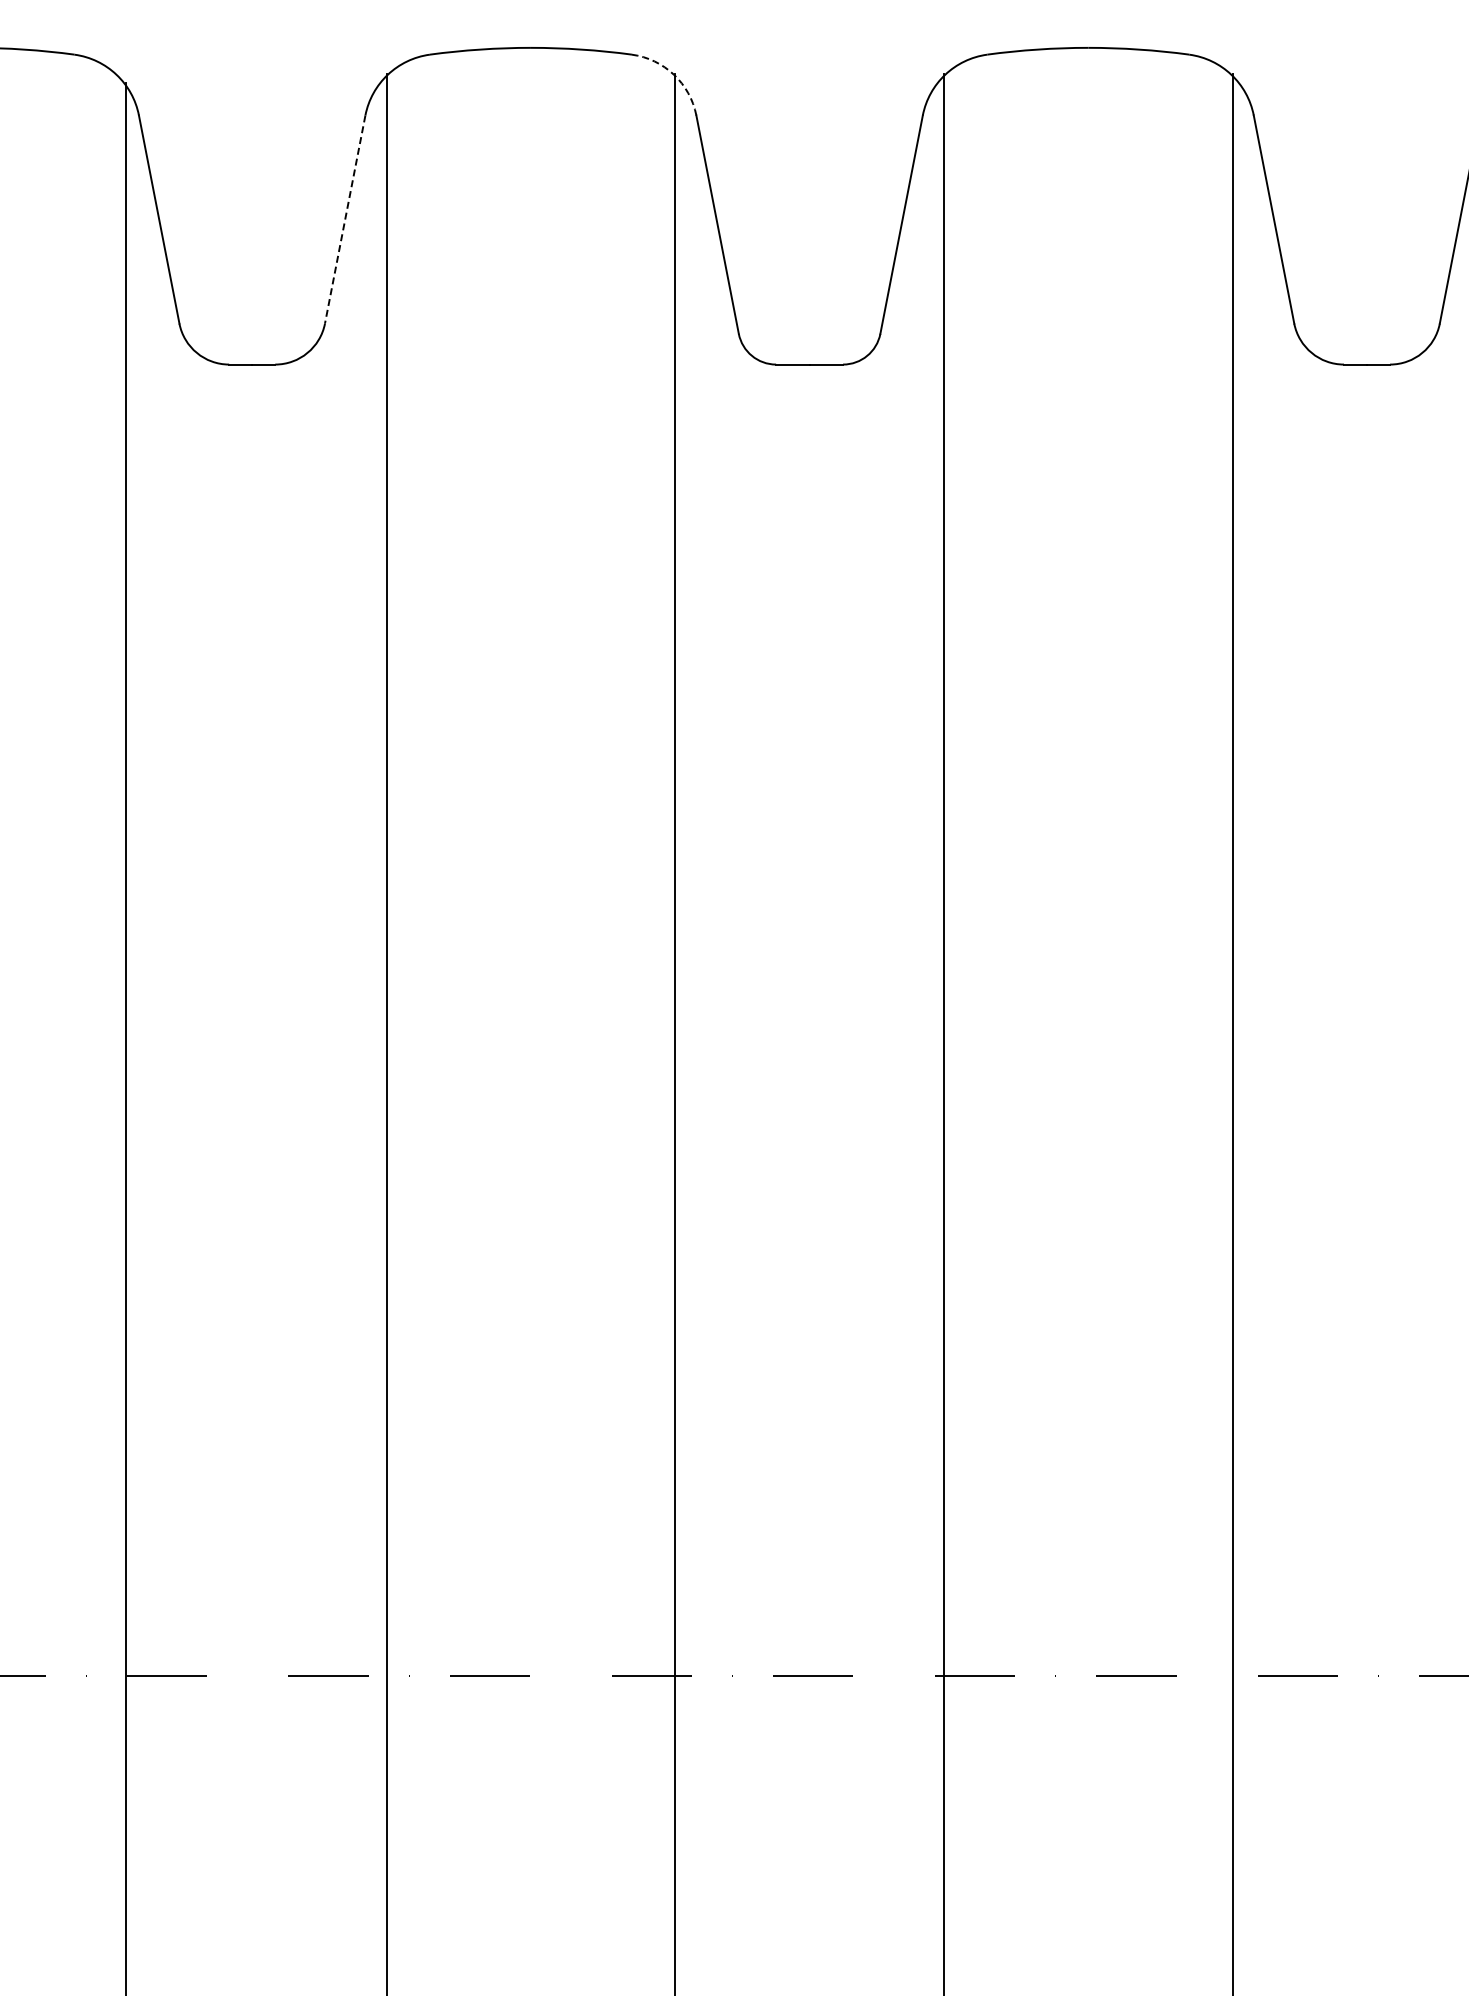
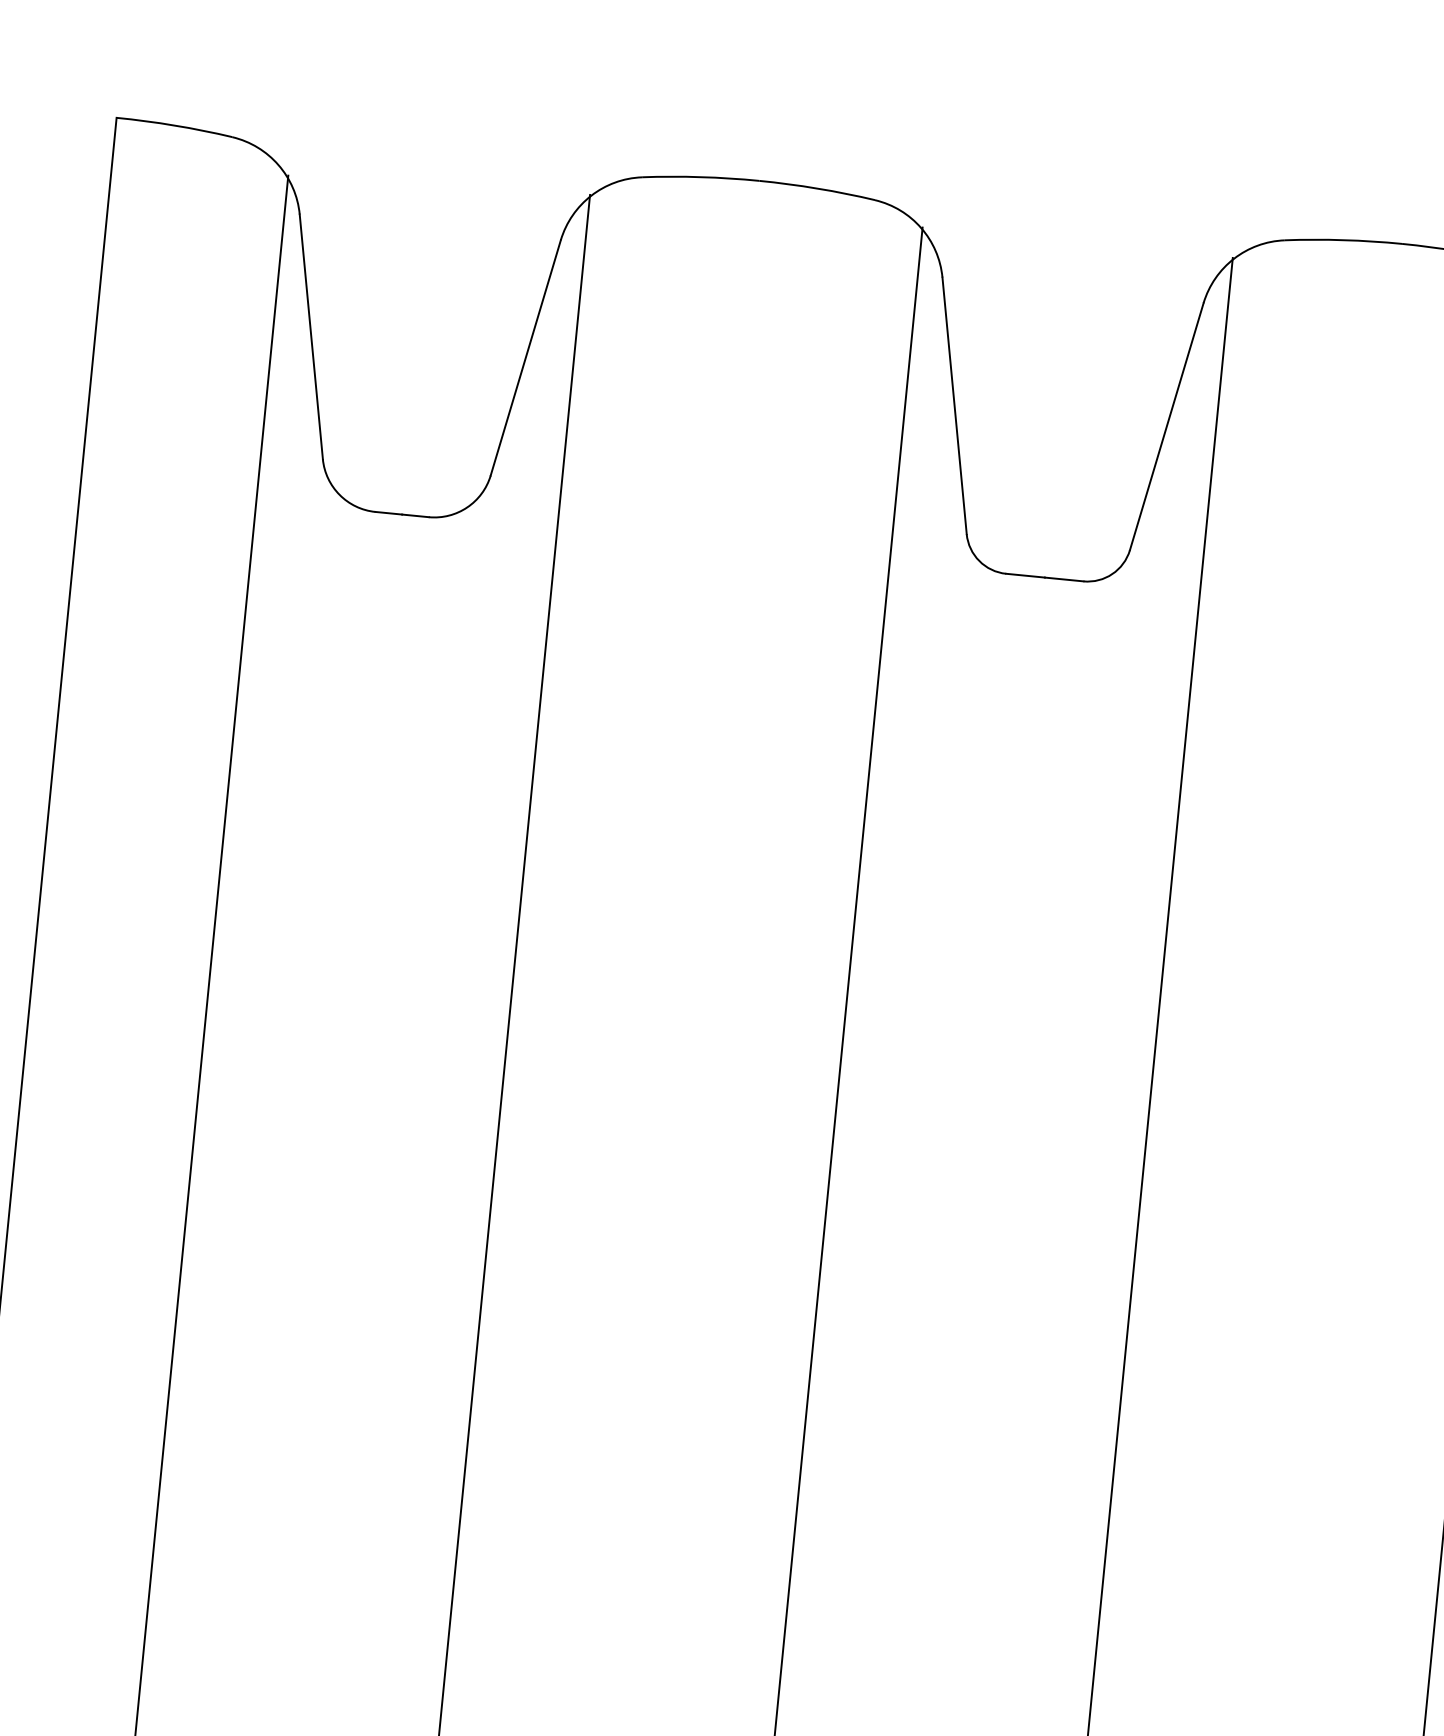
arc: (673, 74) -> (920, 227), dashed -> solid
line: (345, 219) -> (526, 357), dashed -> solid

